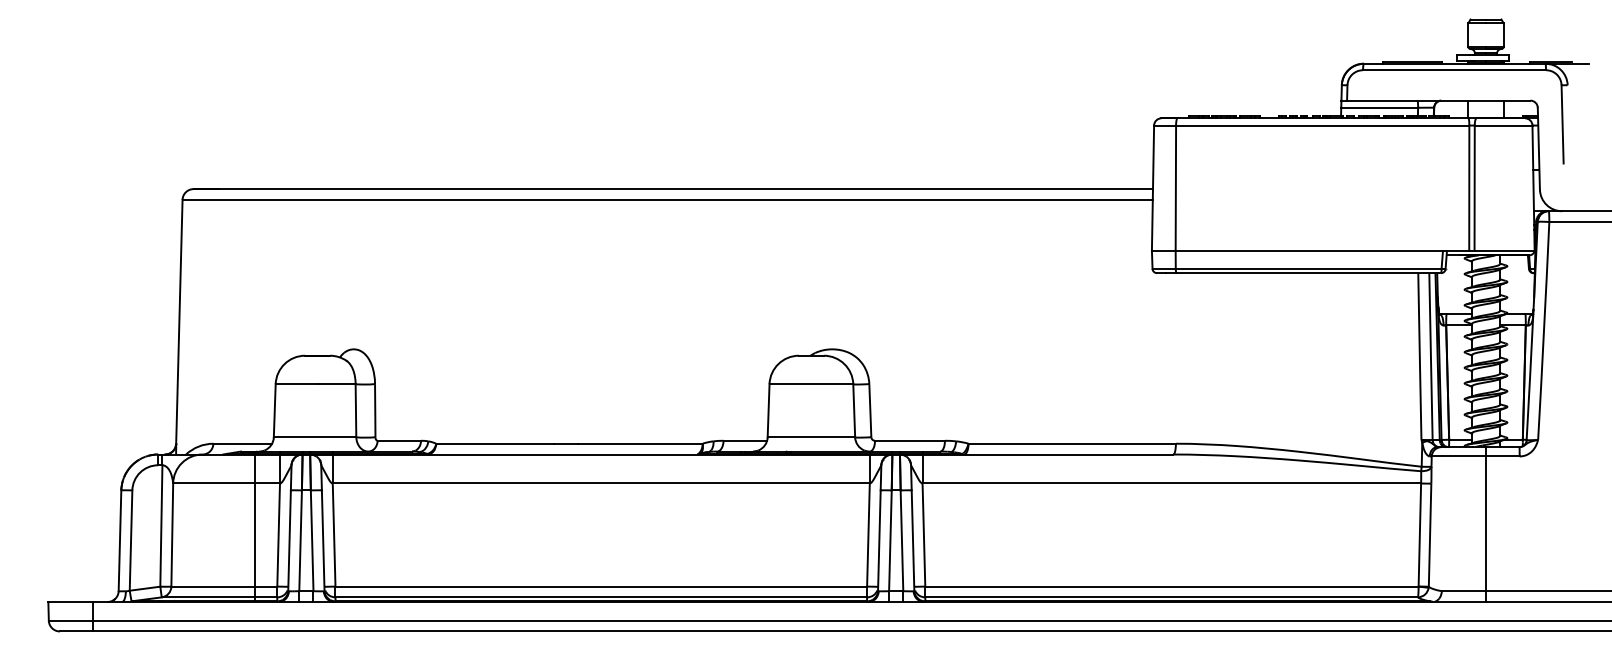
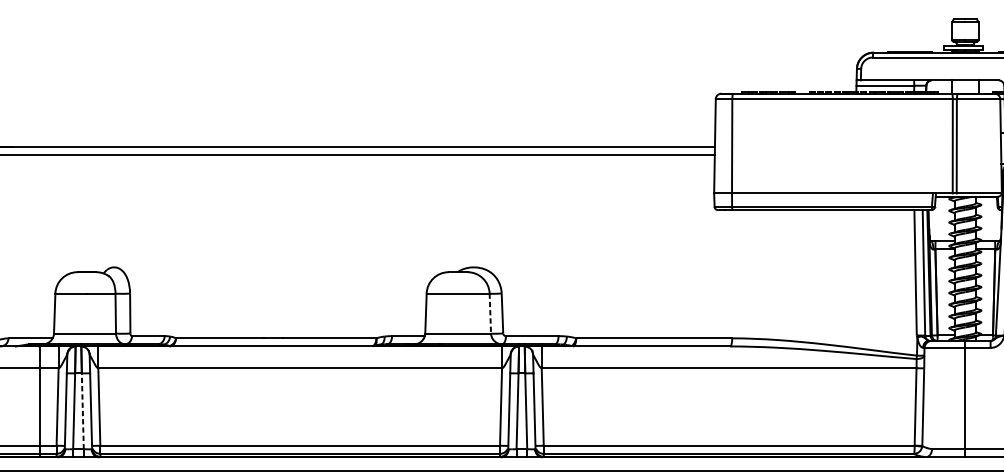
line: (854, 410) -> (490, 313), solid -> dashed
line: (312, 540) -> (83, 411), solid -> dashed

